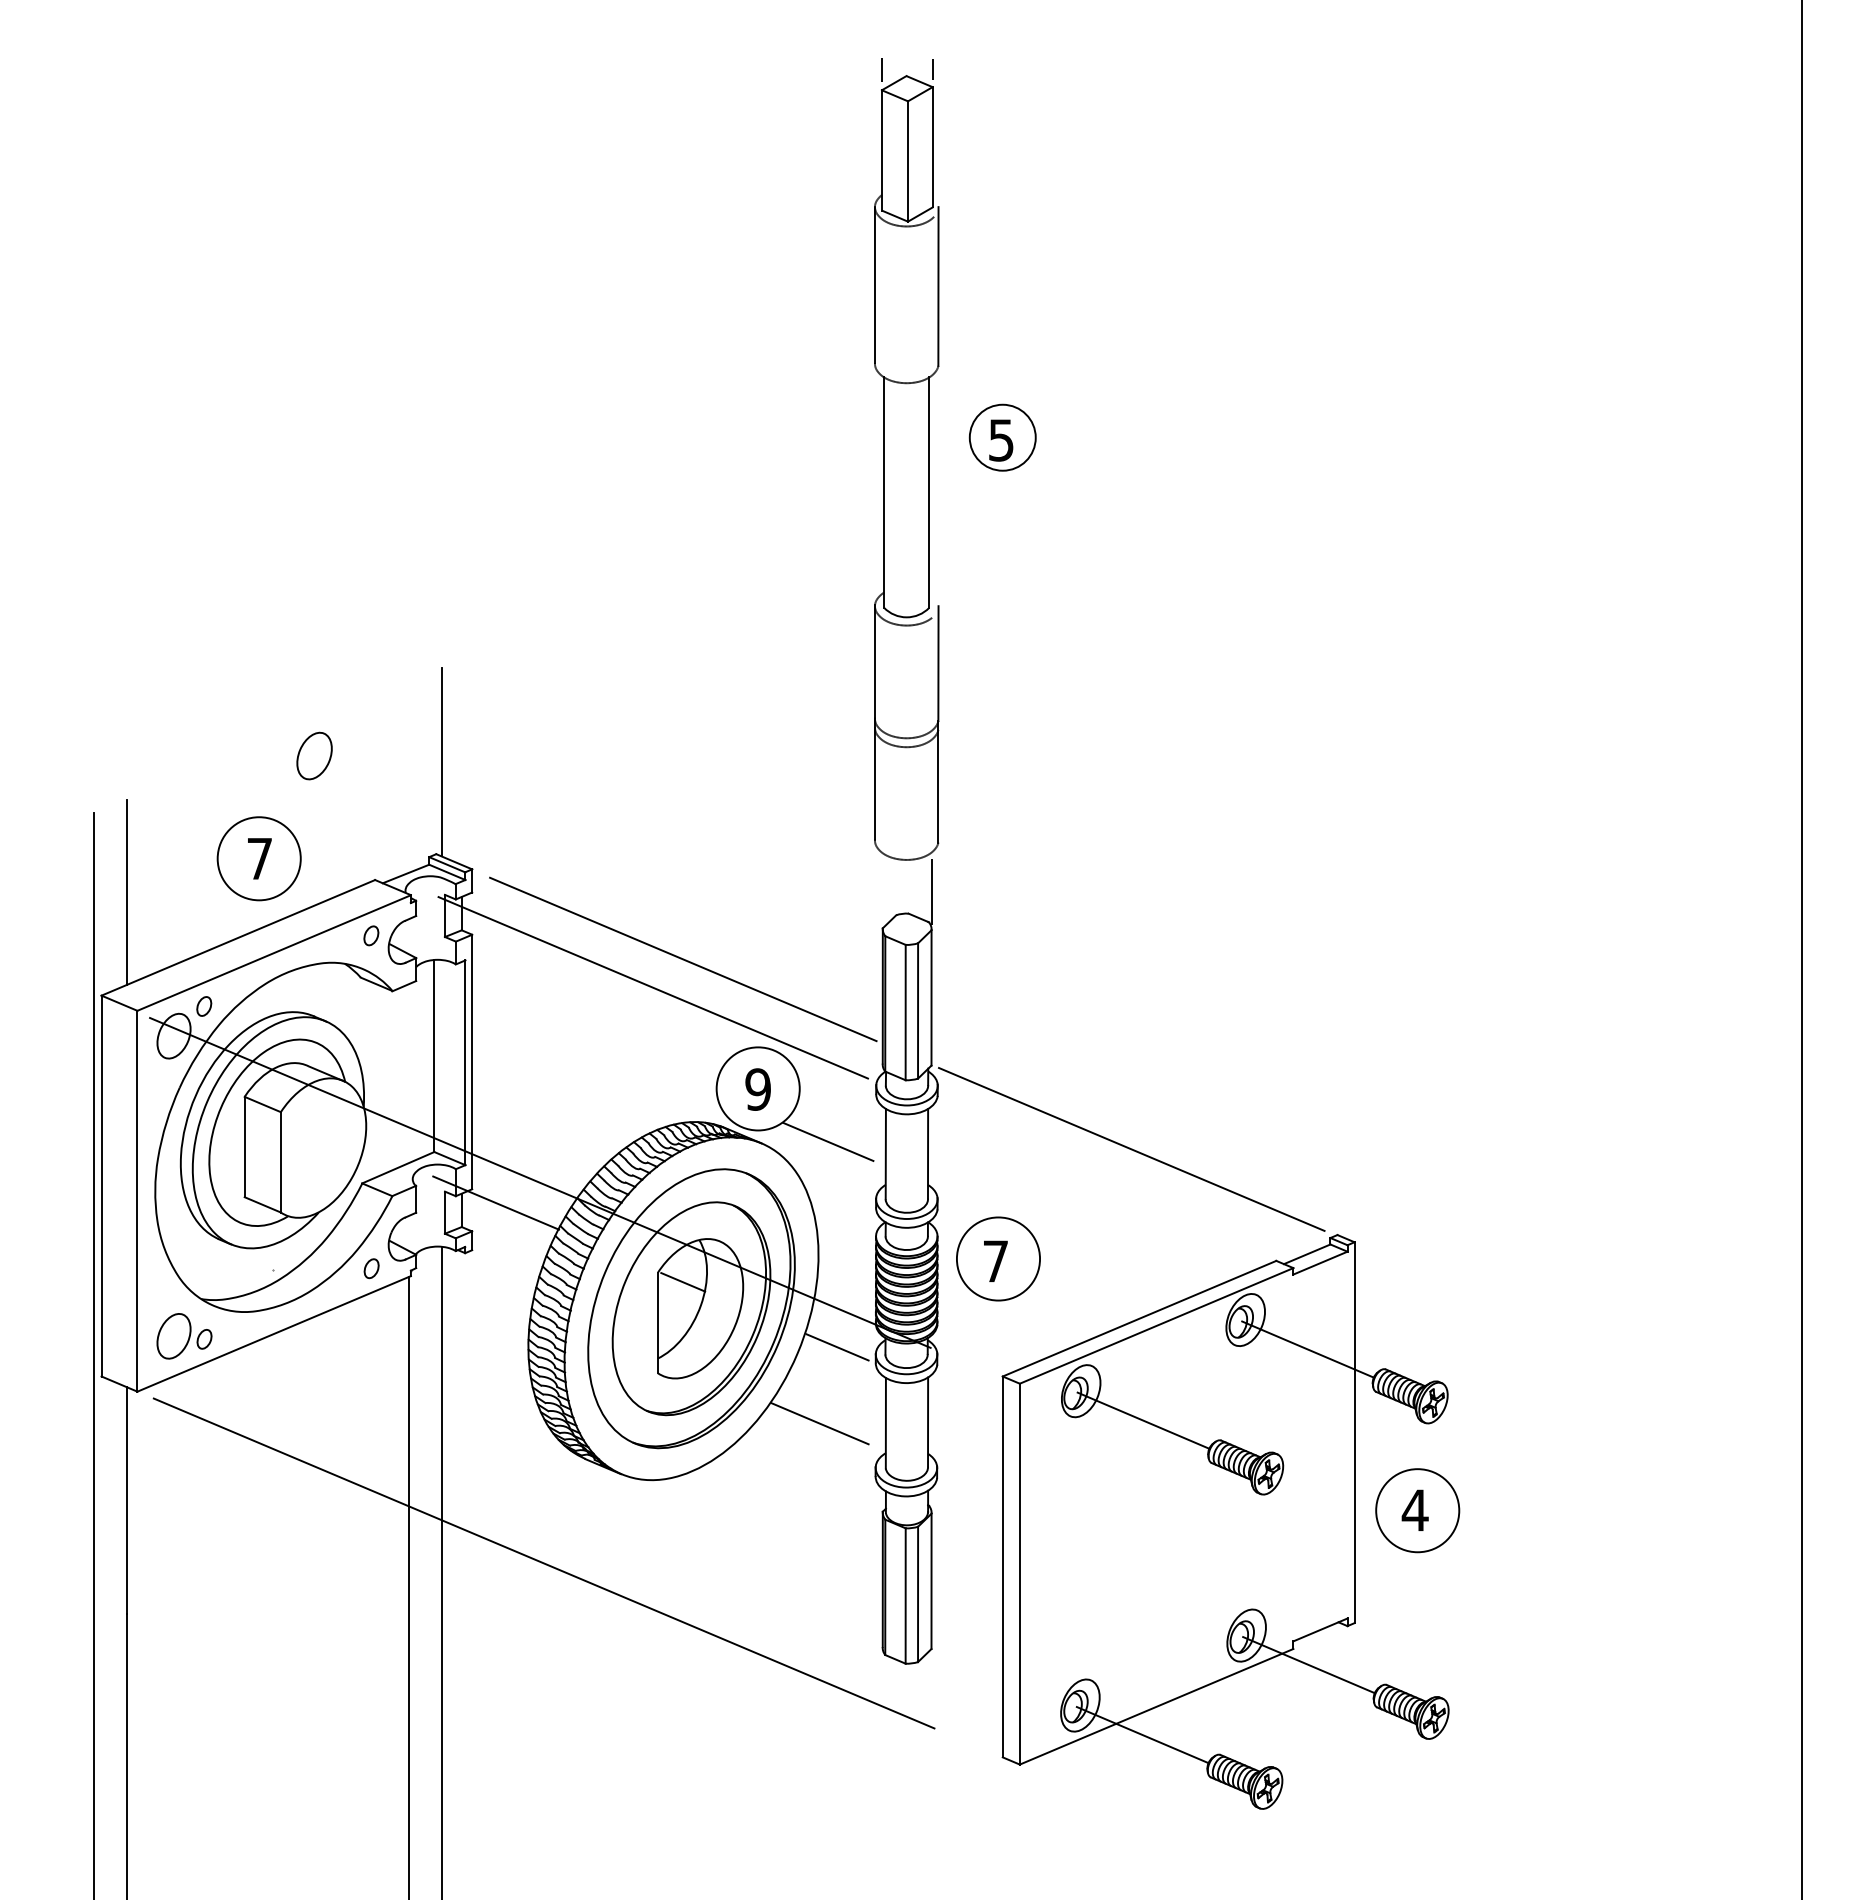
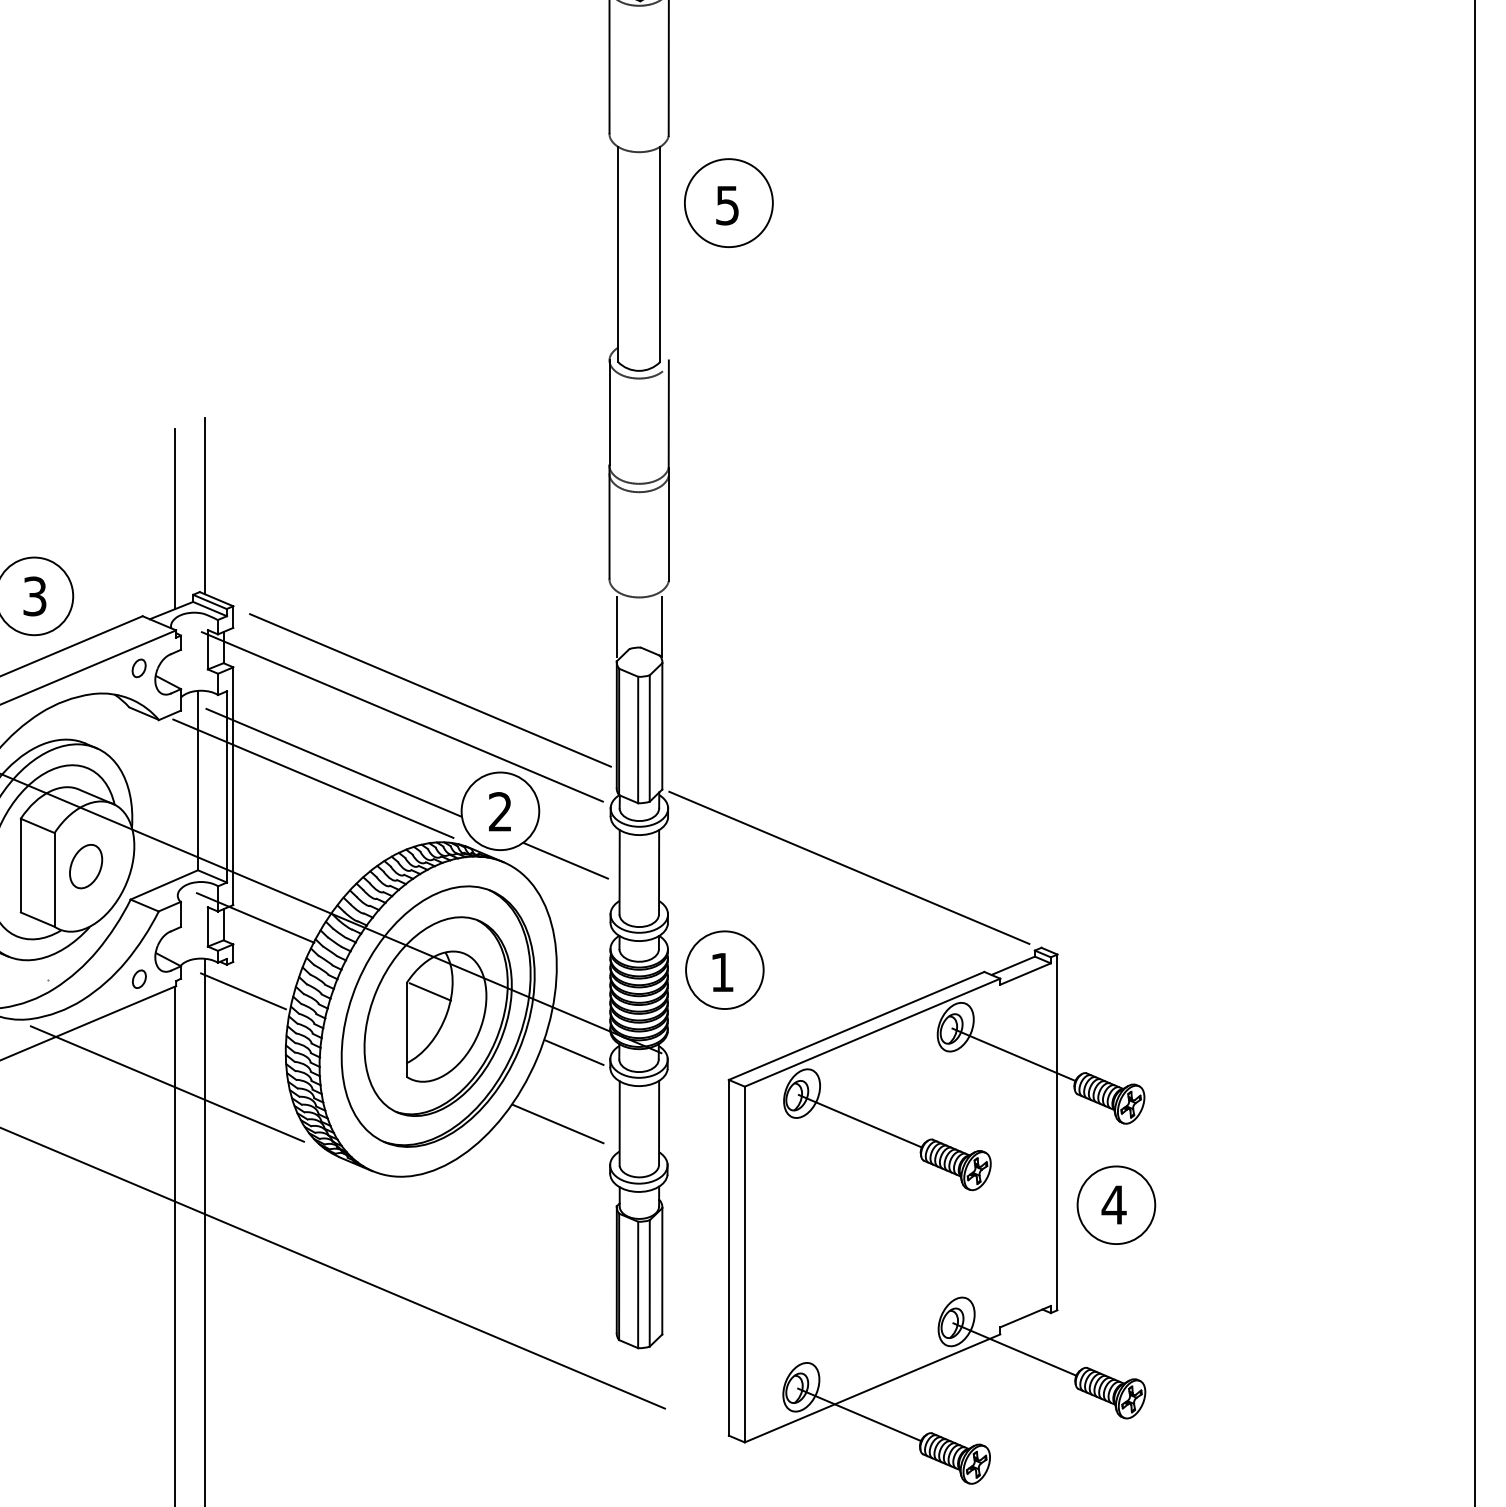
circle: (1002, 437) -> (728, 202), size x1.43
part: (314, 755) -> (86, 866), moved
line: (409, 775) -> (174, 518), added
text: (259, 858) -> (34, 596), 7 -> 3
line: (882, 891) -> (616, 626), added
line: (579, 1036) -> (333, 762), added
line: (557, 1053) -> (312, 778), added
text: (757, 1089) -> (499, 811), 9 -> 2
text: (995, 1261) -> (722, 972), 7 -> 1
line: (482, 1281) -> (242, 991), added
line: (401, 1380) -> (167, 1083), added

